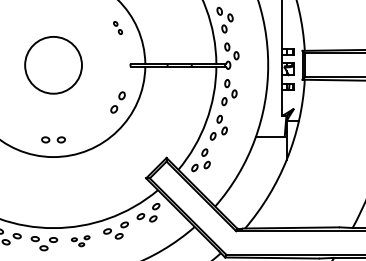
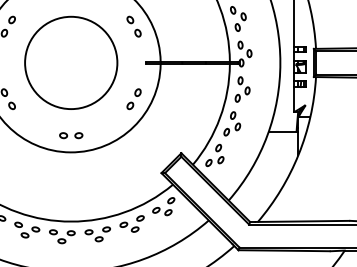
part: (117, 27) -> (133, 26), size x1.67
circle: (53, 64) -> (71, 62), size x1.67
part: (80, 241) -> (97, 234), size x1.43

